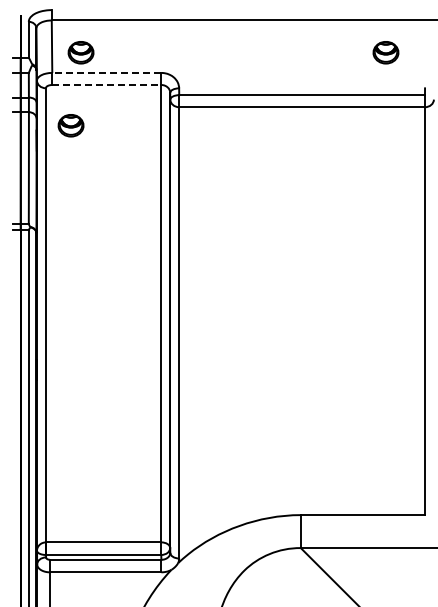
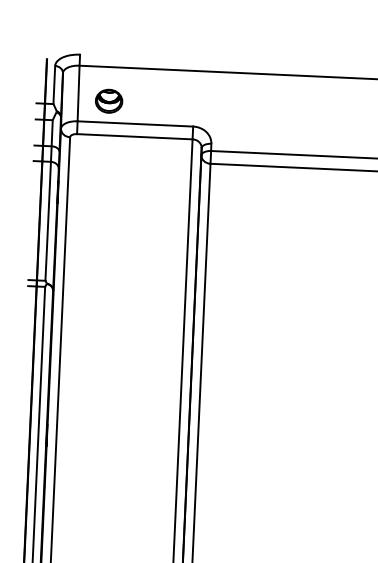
line: (106, 72) -> (135, 123), dashed -> solid
line: (107, 85) -> (135, 137), dashed -> solid
part: (70, 125) -> (94, 177), removed

